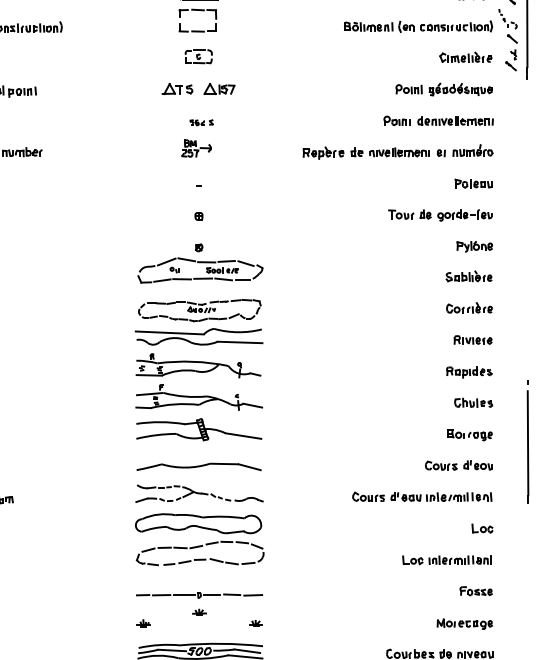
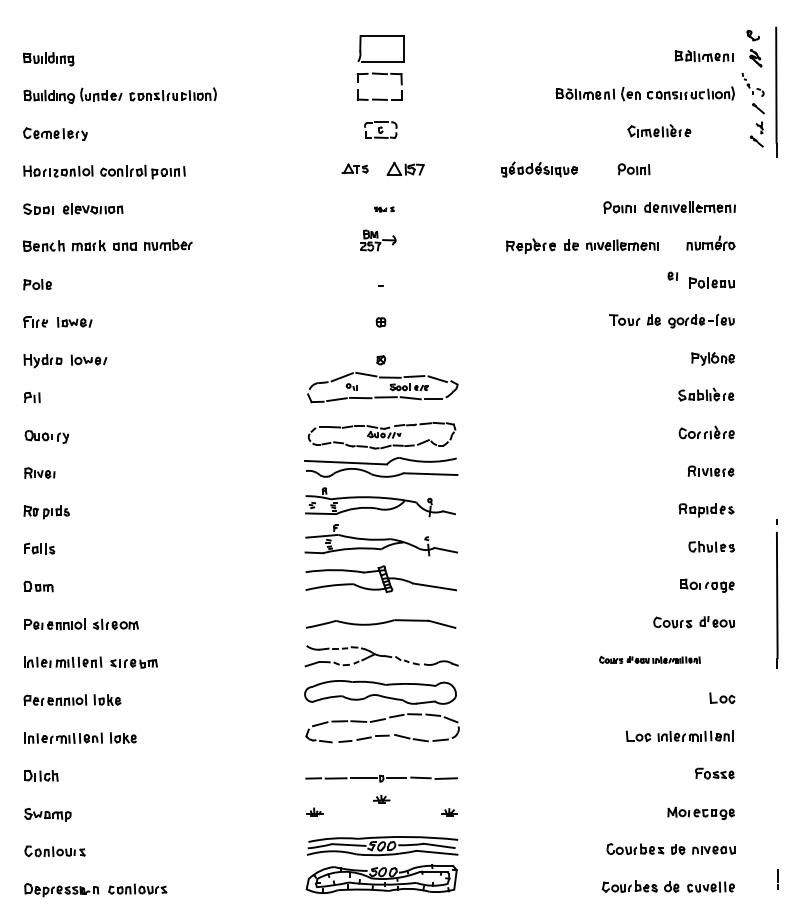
part: (465, 57) -> (659, 130), moved
part: (176, 88) -> (354, 168), size x0.7
part: (460, 89) -> (539, 169), moved
part: (201, 122) -> (384, 209), size x0.7
part: (441, 152) -> (672, 275), moved
part: (421, 496) -> (649, 659), size x0.6

